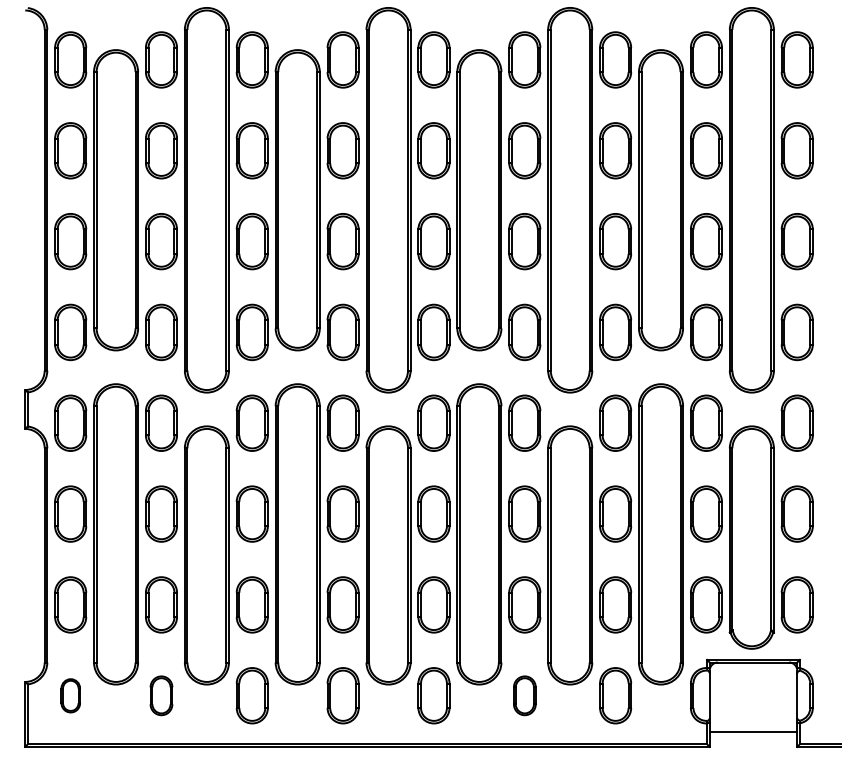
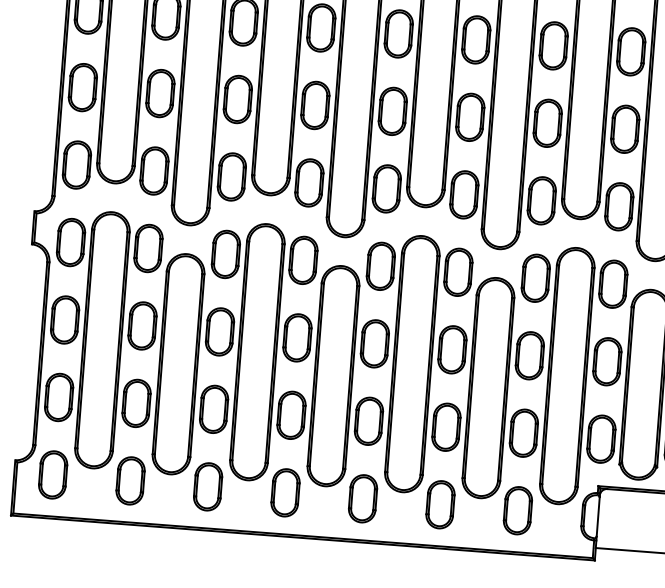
part: (70, 695) -> (53, 474), size x1.67
part: (161, 695) -> (130, 480), size x1.43
part: (524, 695) -> (440, 504), size x1.43

